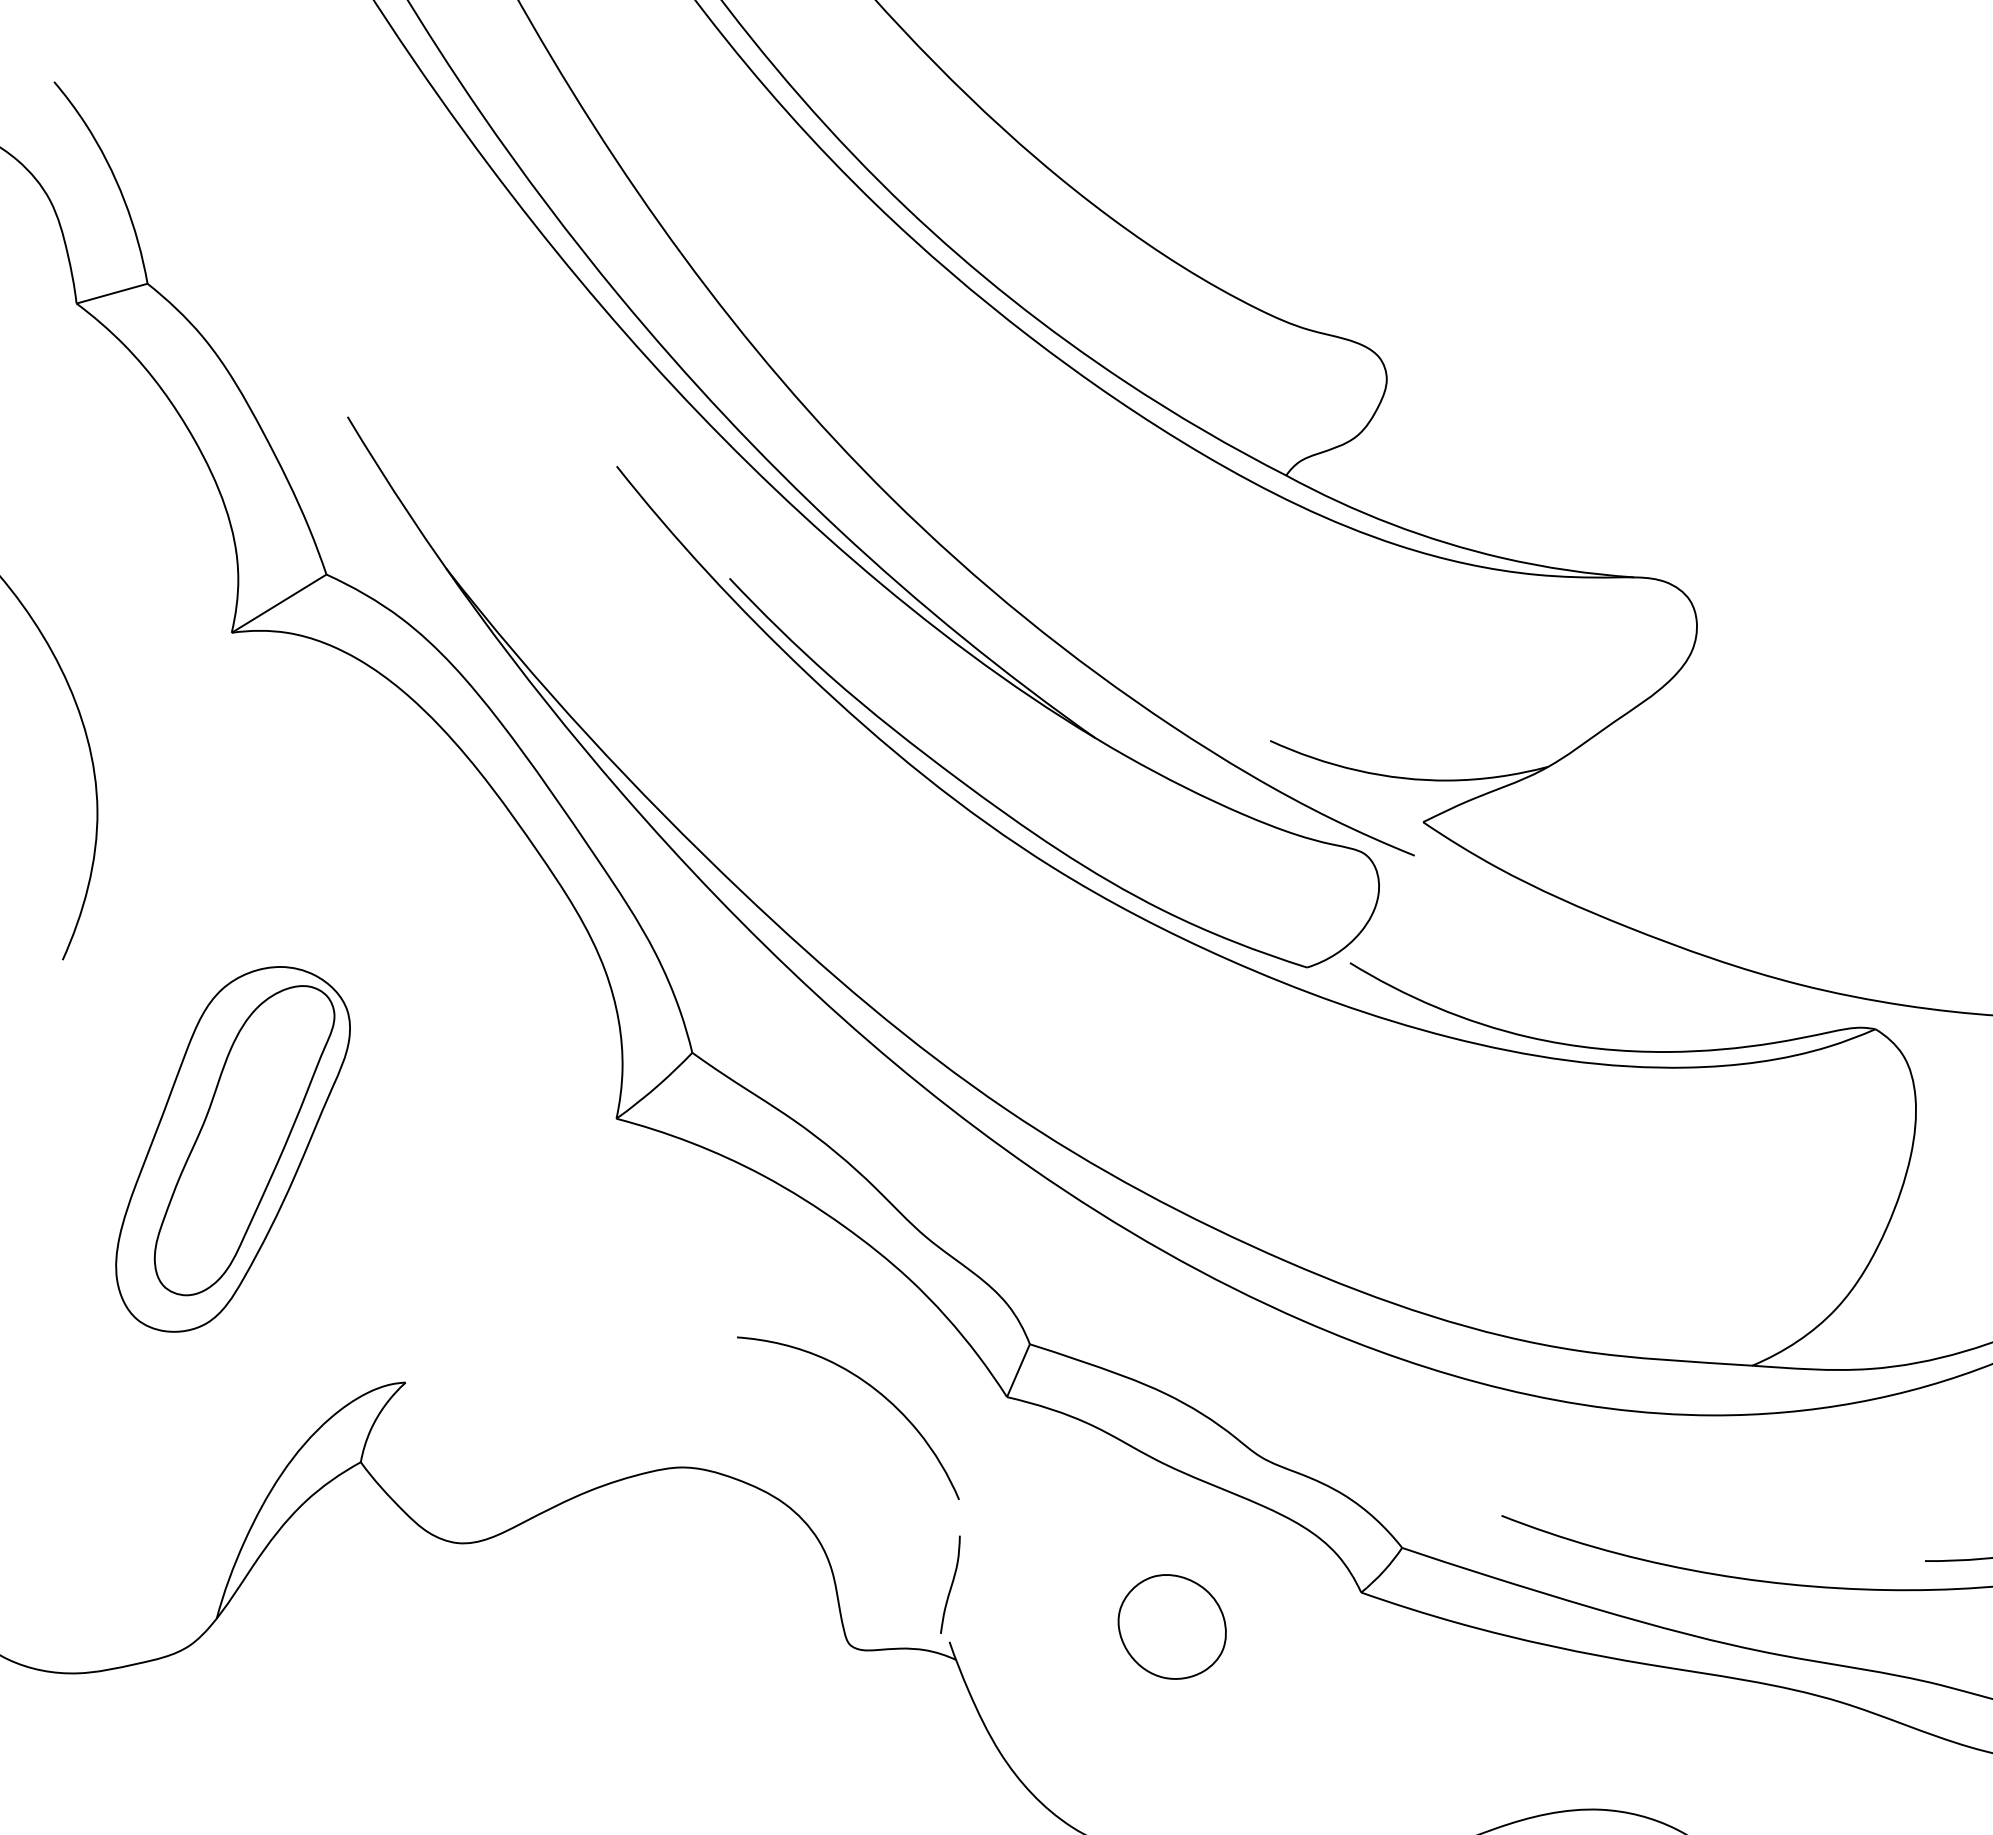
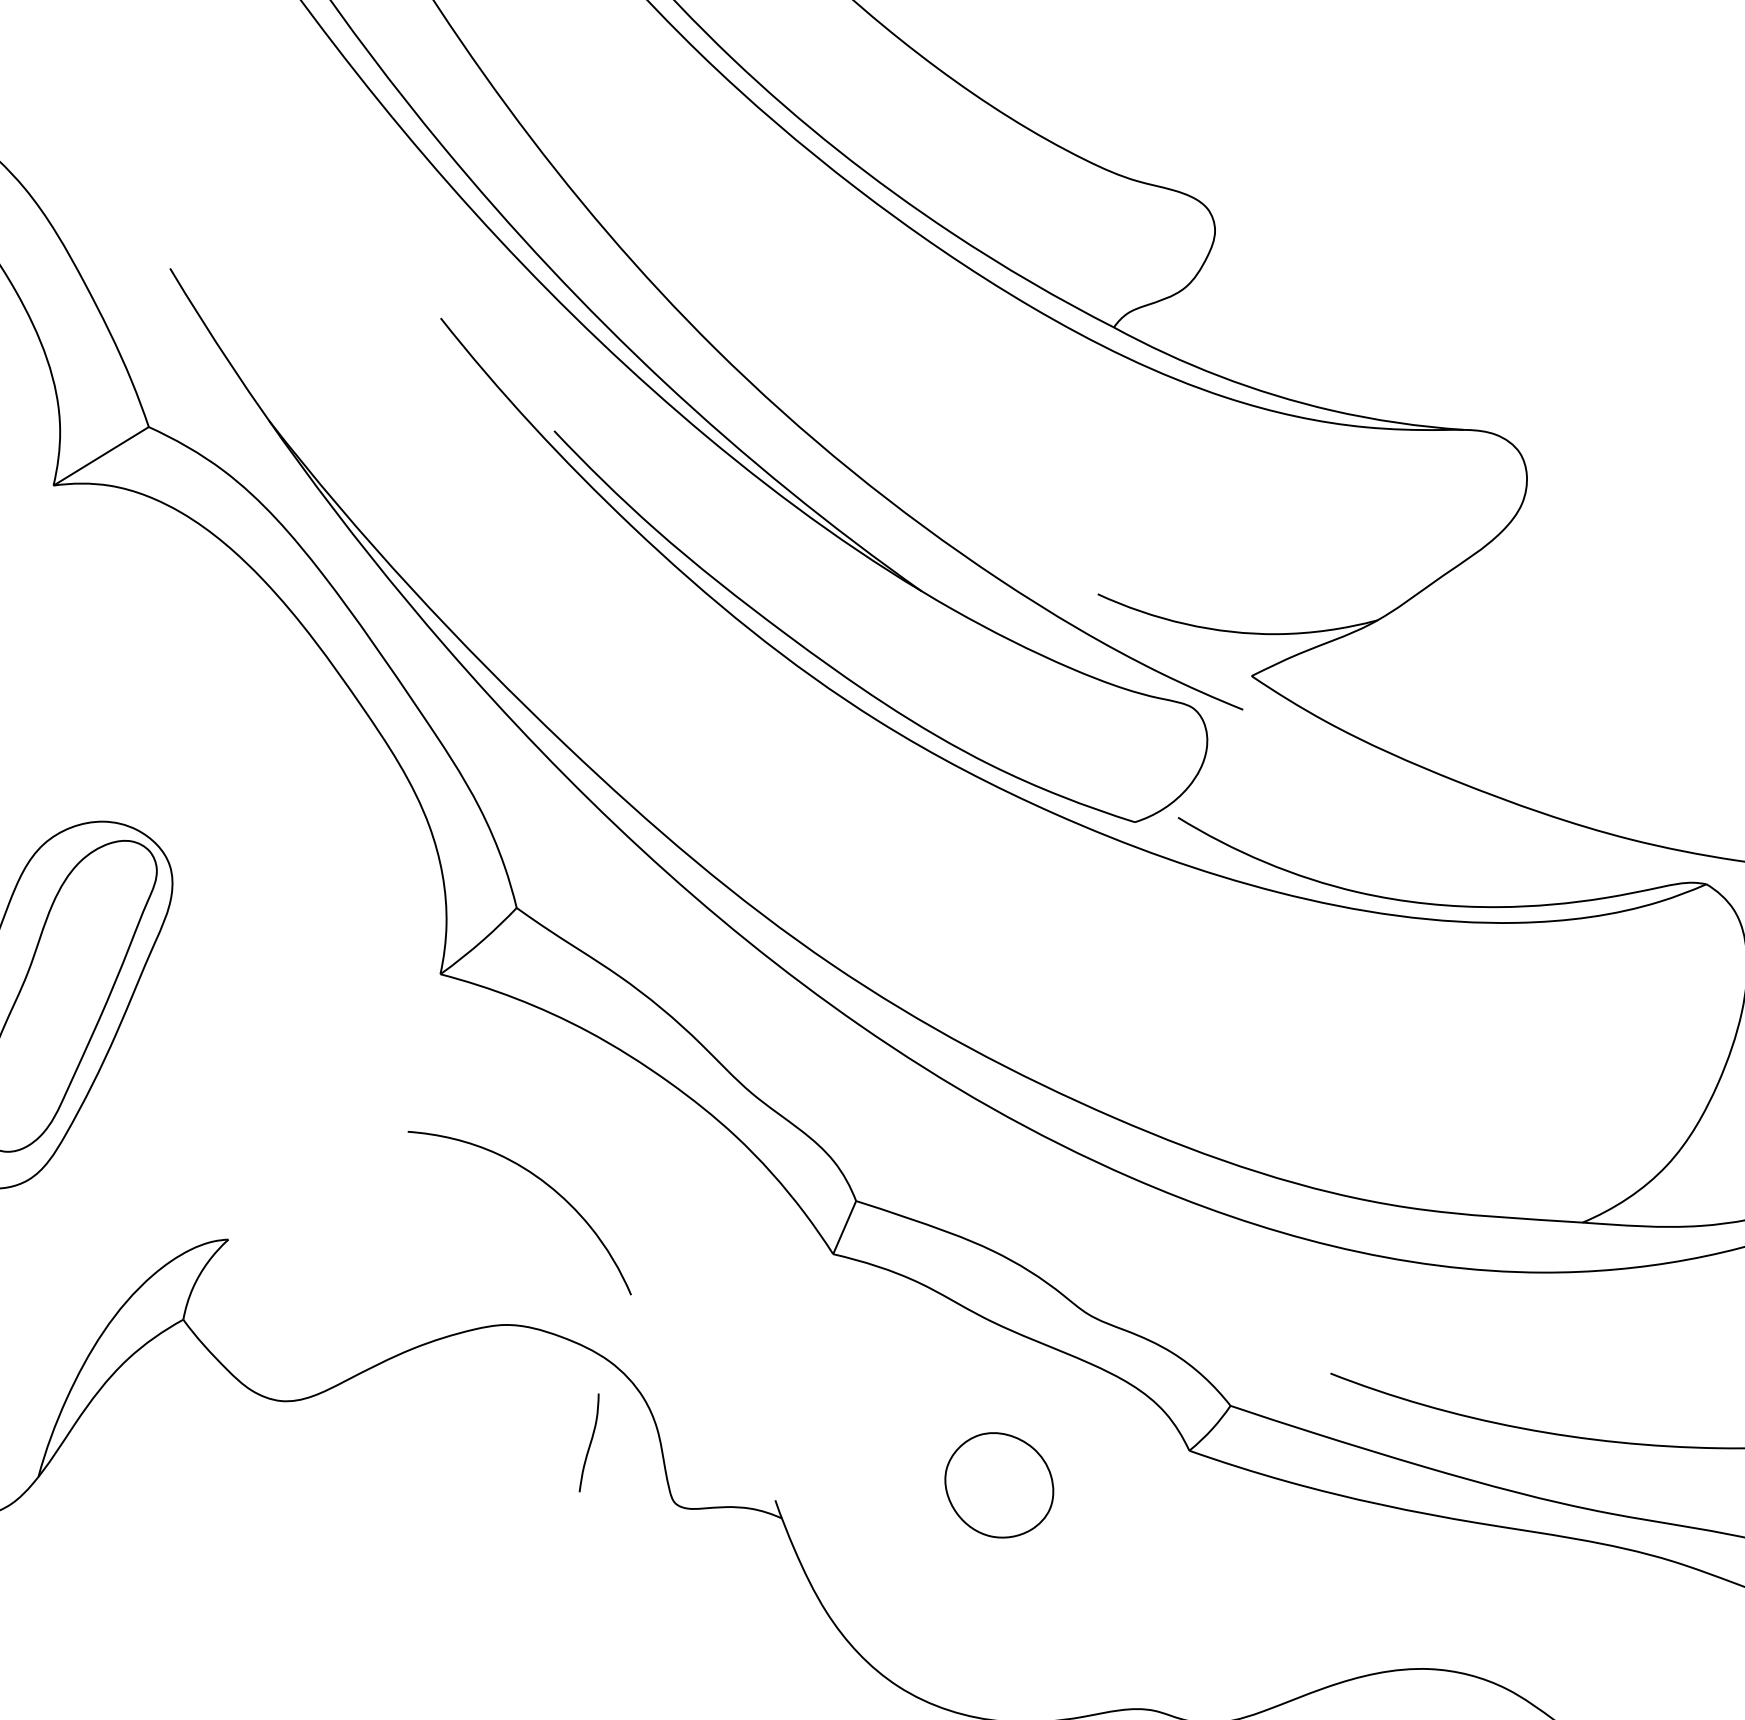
curve: (869, 1386) -> (541, 1181), moved
curve: (951, 1584) -> (590, 1442), moved

